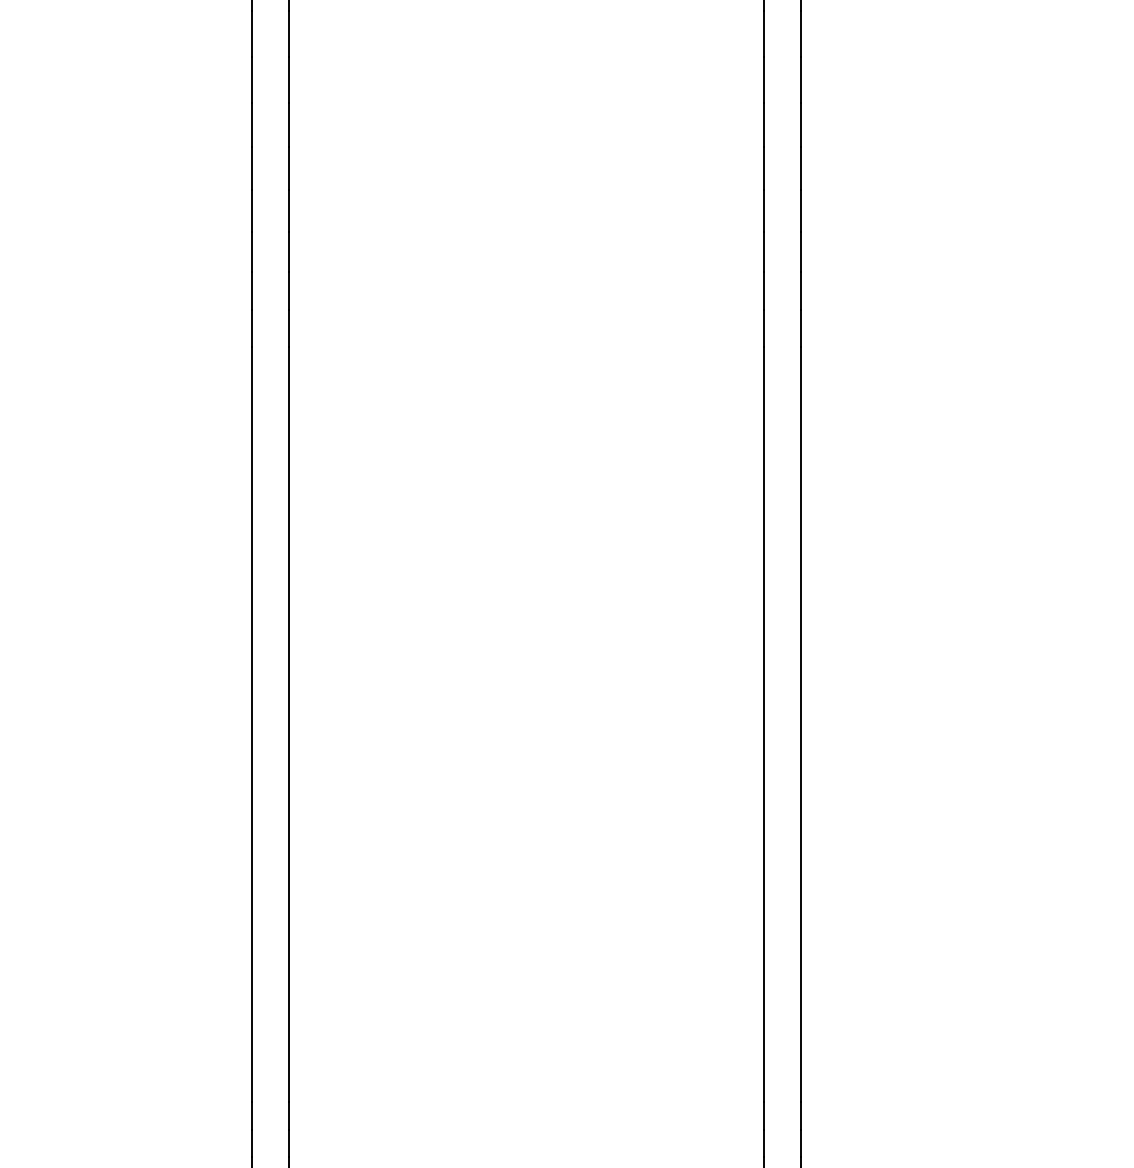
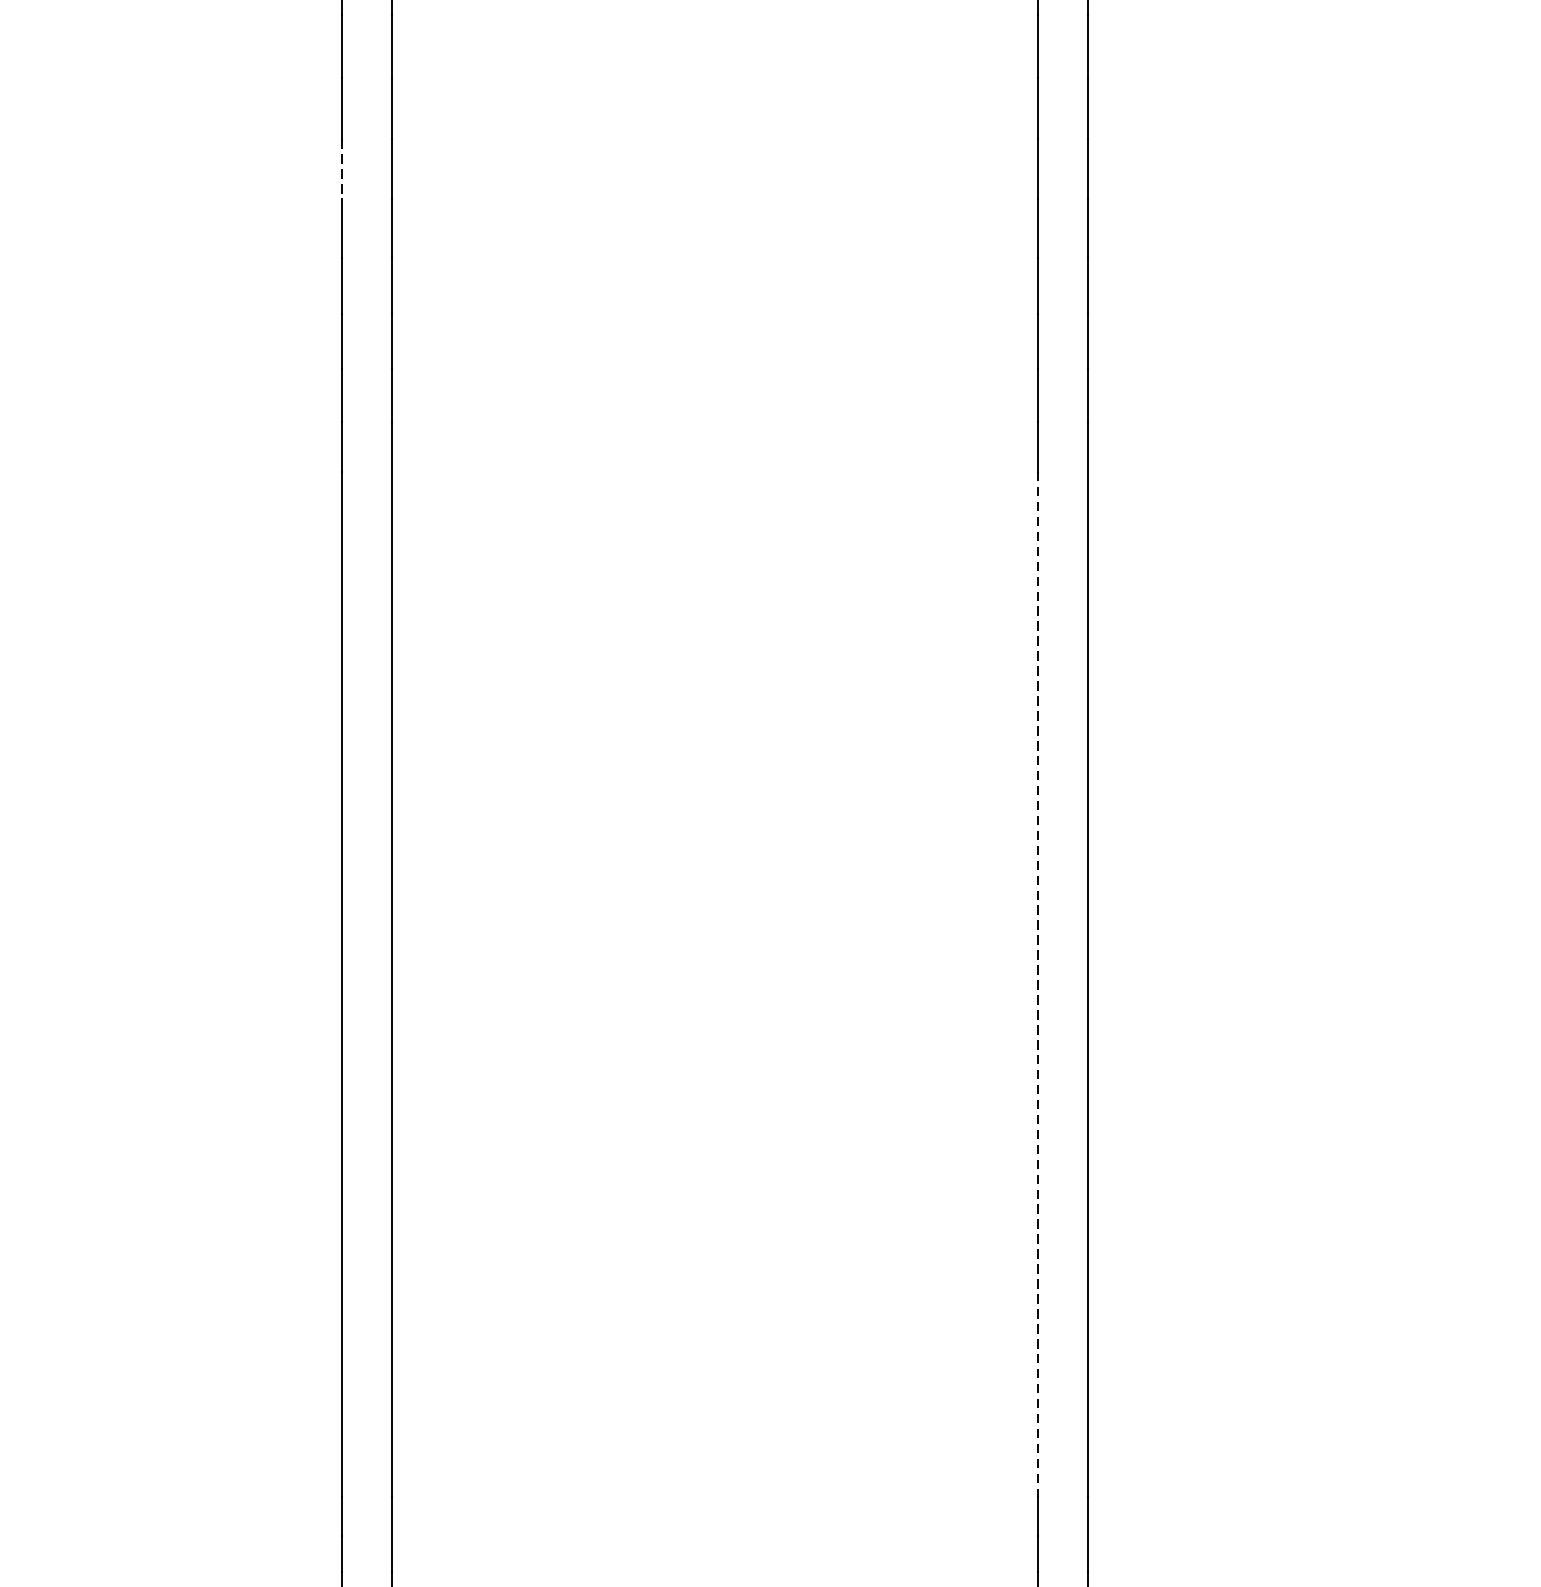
line: (251, 125) -> (341, 170), solid -> dashed
line: (764, 725) -> (1038, 985), solid -> dashed

